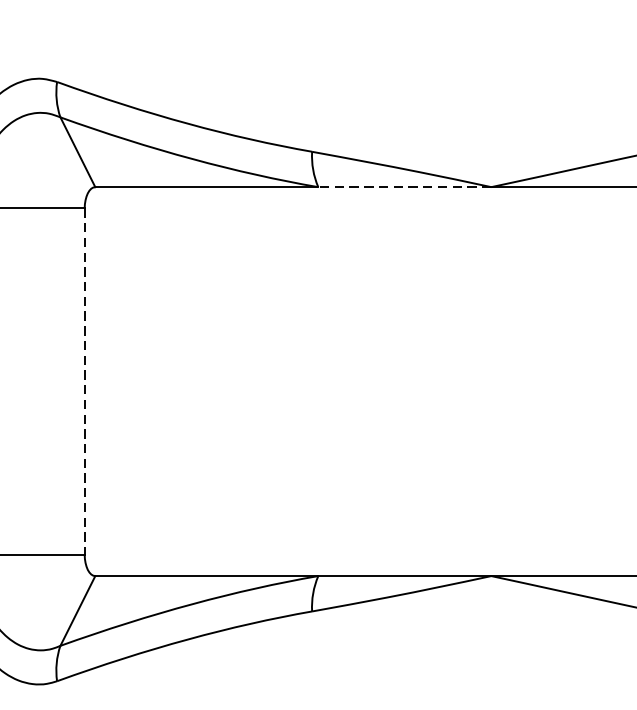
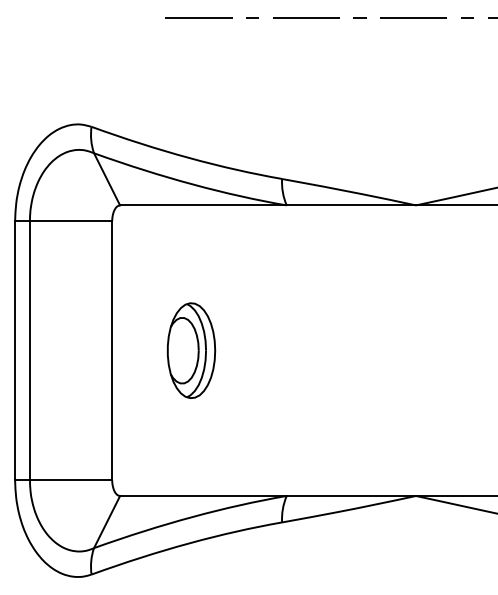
line: (405, 187) -> (351, 205), dashed -> solid
part: (190, 381) -> (191, 350), added
line: (85, 382) -> (112, 351), dashed -> solid

